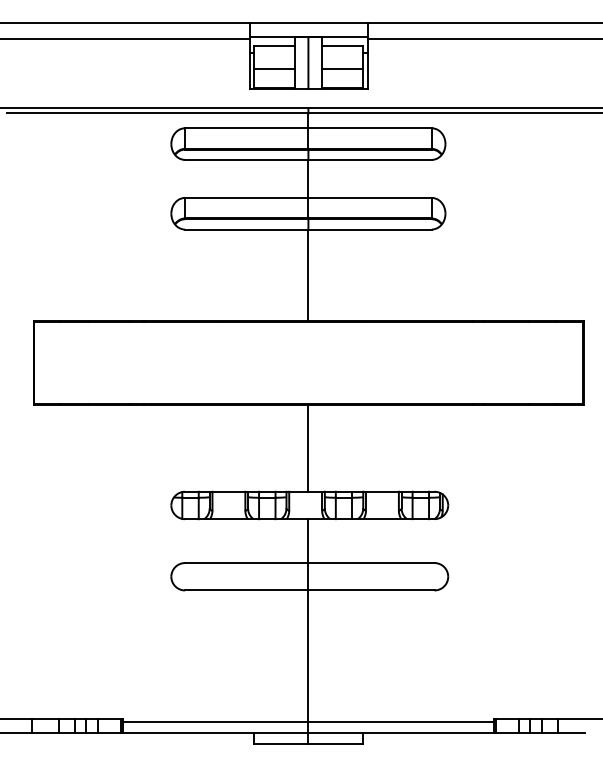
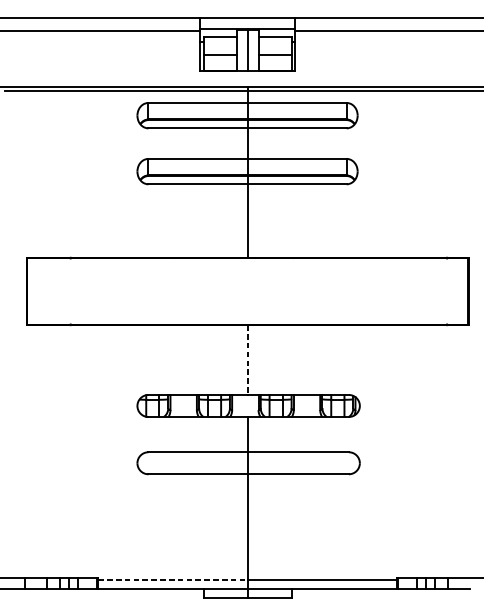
line: (308, 448) -> (247, 360), solid -> dashed
line: (215, 722) -> (172, 580), solid -> dashed

